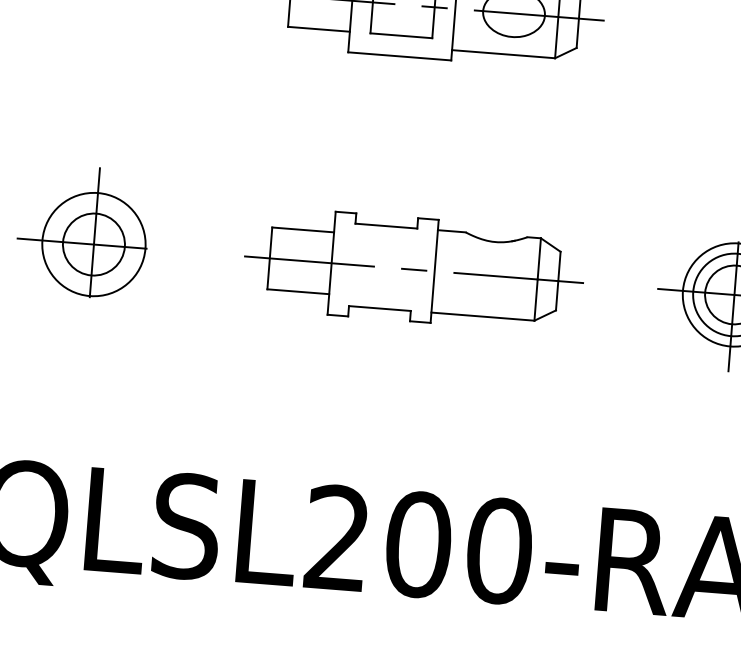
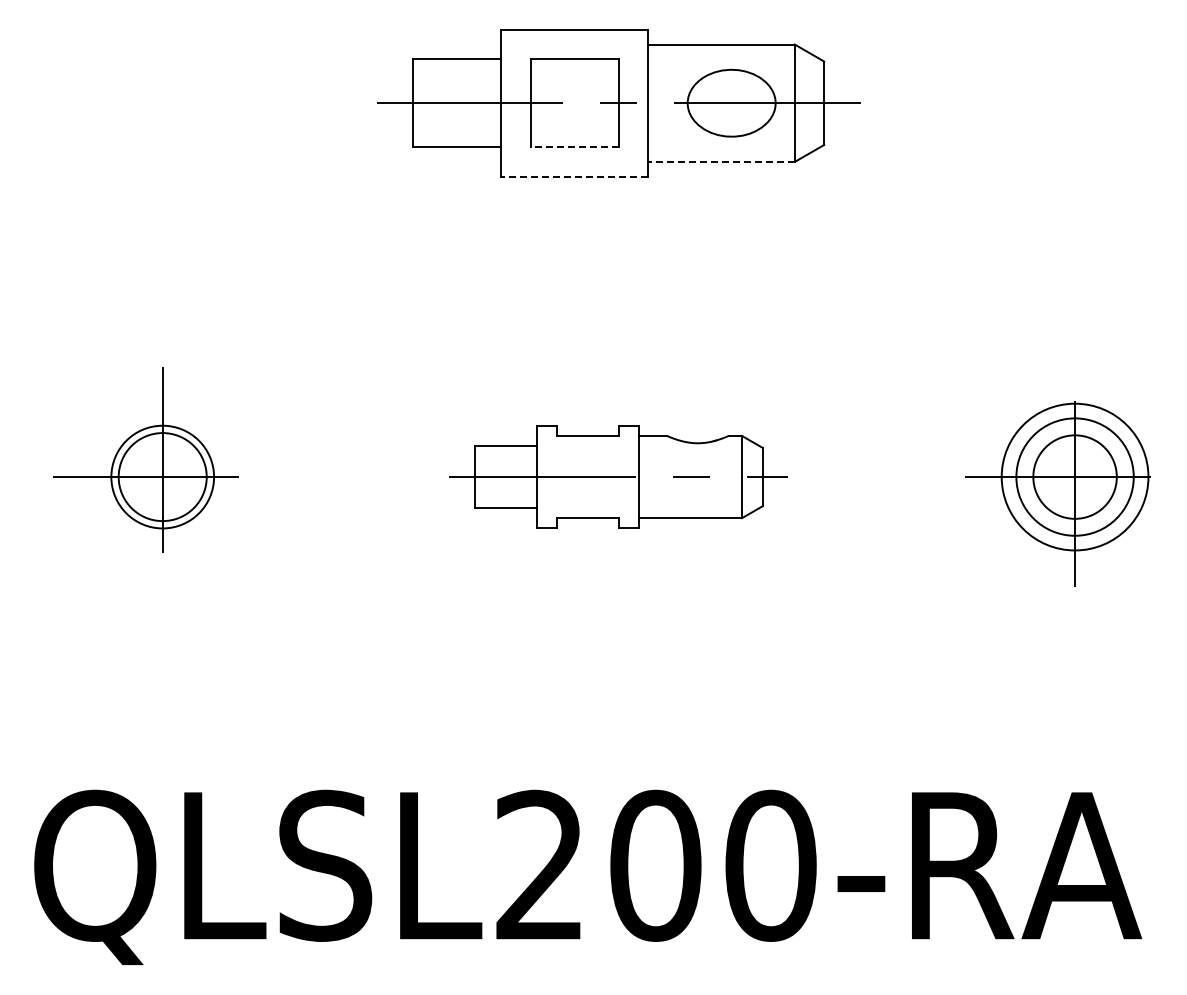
line: (401, 35) -> (574, 147), solid -> dashed
line: (502, 53) -> (720, 161), solid -> dashed
line: (399, 56) -> (574, 176), solid -> dashed
circle: (93, 244) -> (162, 476), size x0.7
part: (413, 269) -> (618, 476), size x0.7

